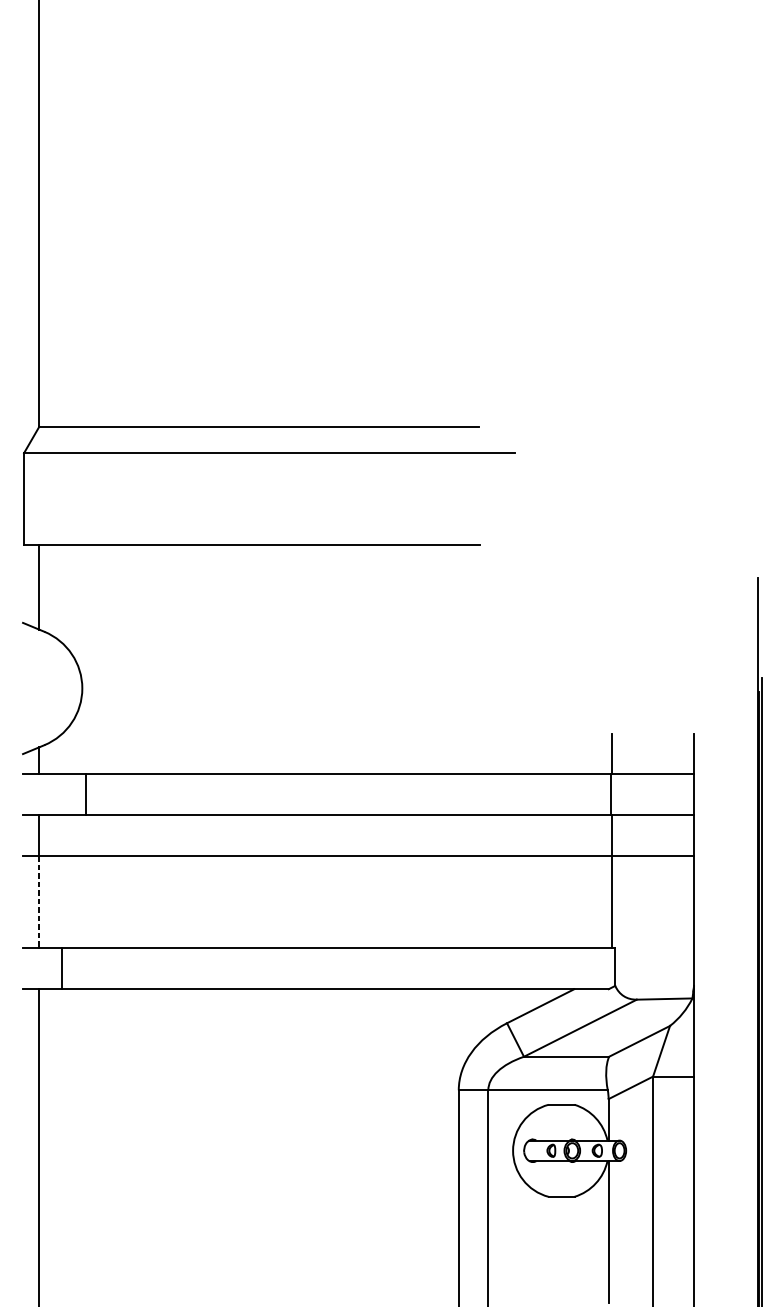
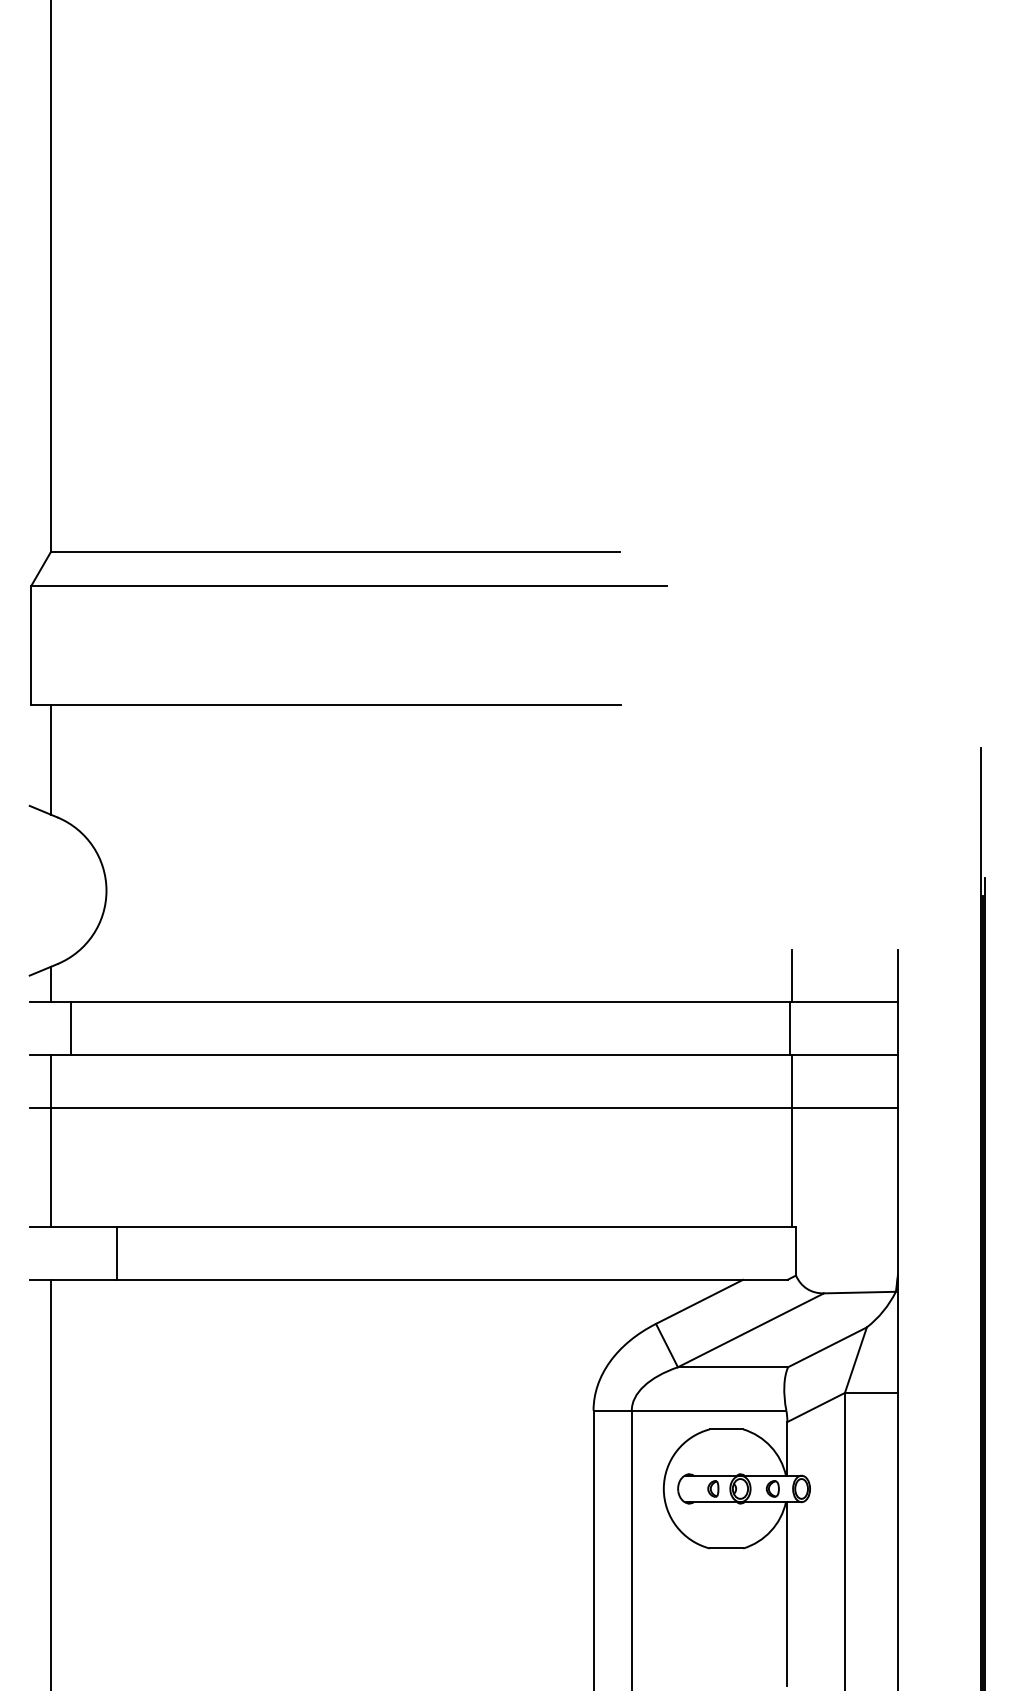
line: (86, 794) -> (71, 1027), moved
line: (39, 902) -> (50, 1167), dashed -> solid
line: (62, 968) -> (117, 1252), moved

